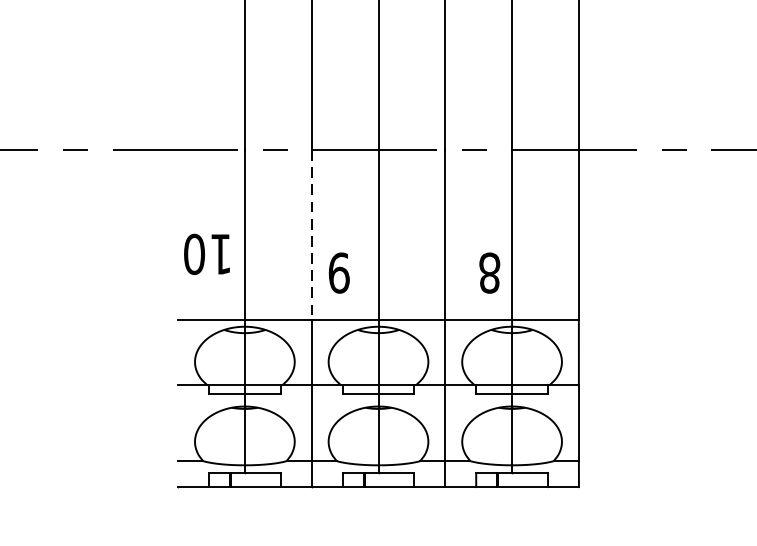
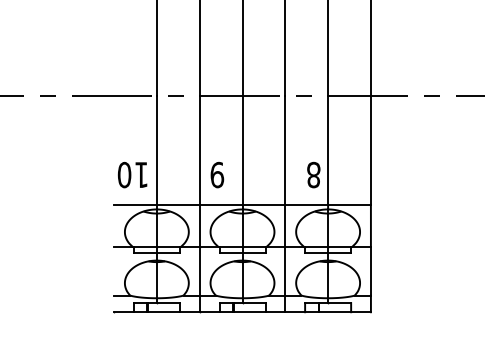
line: (311, 236) -> (199, 151), dashed -> solid
text: (206, 253) -> (132, 174), moved

